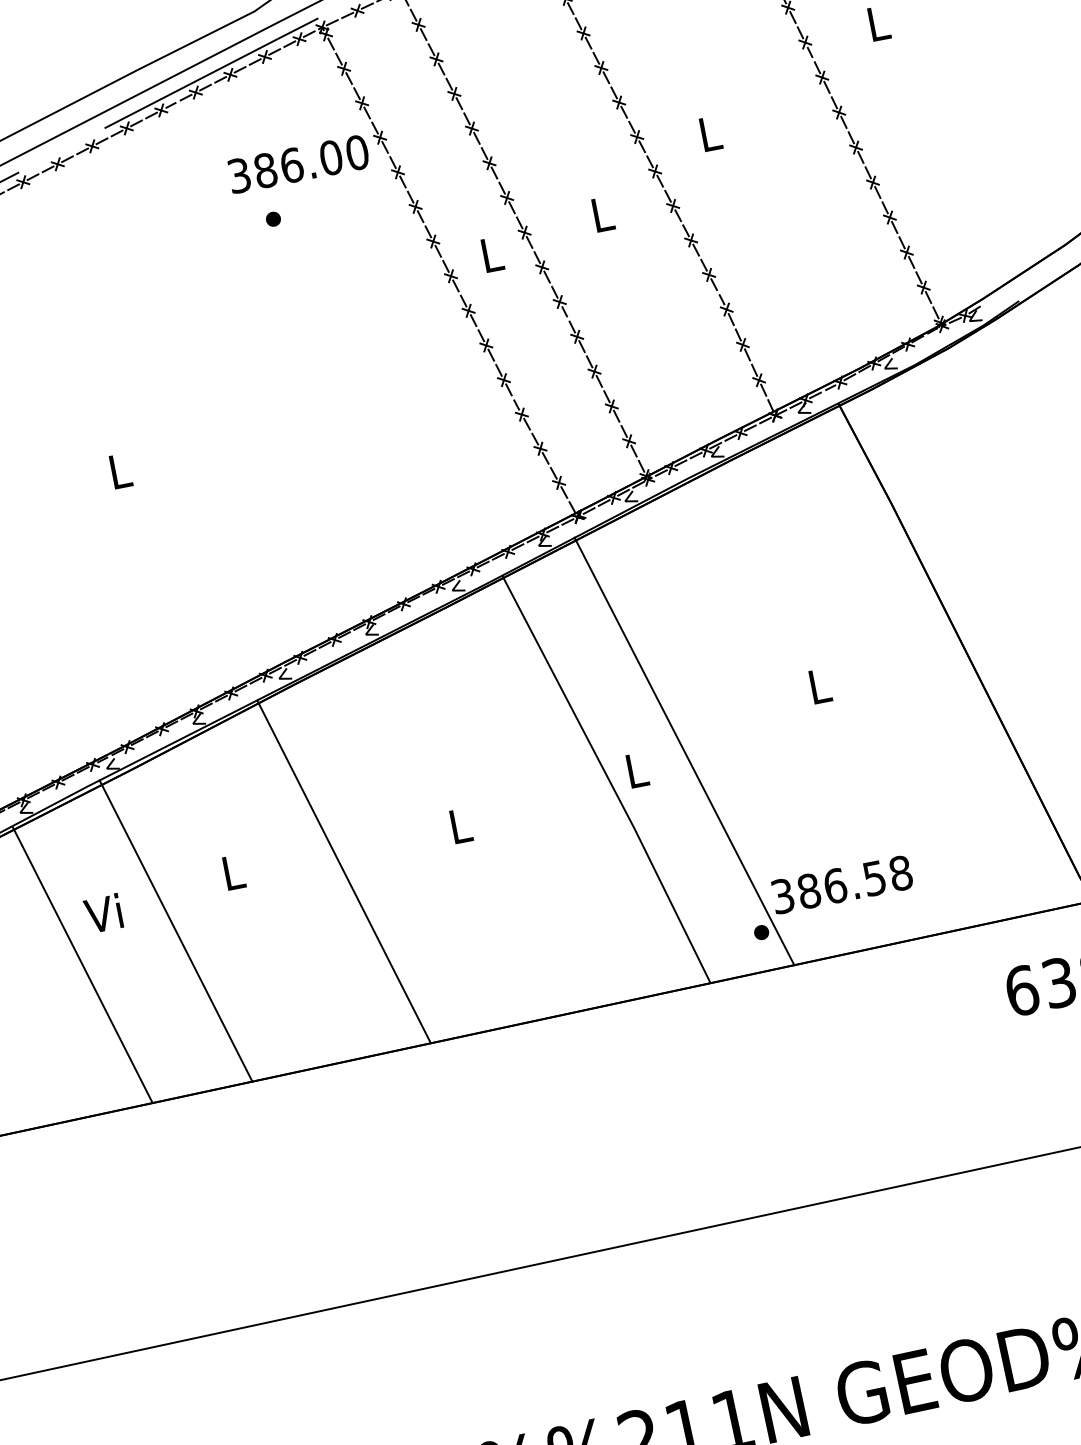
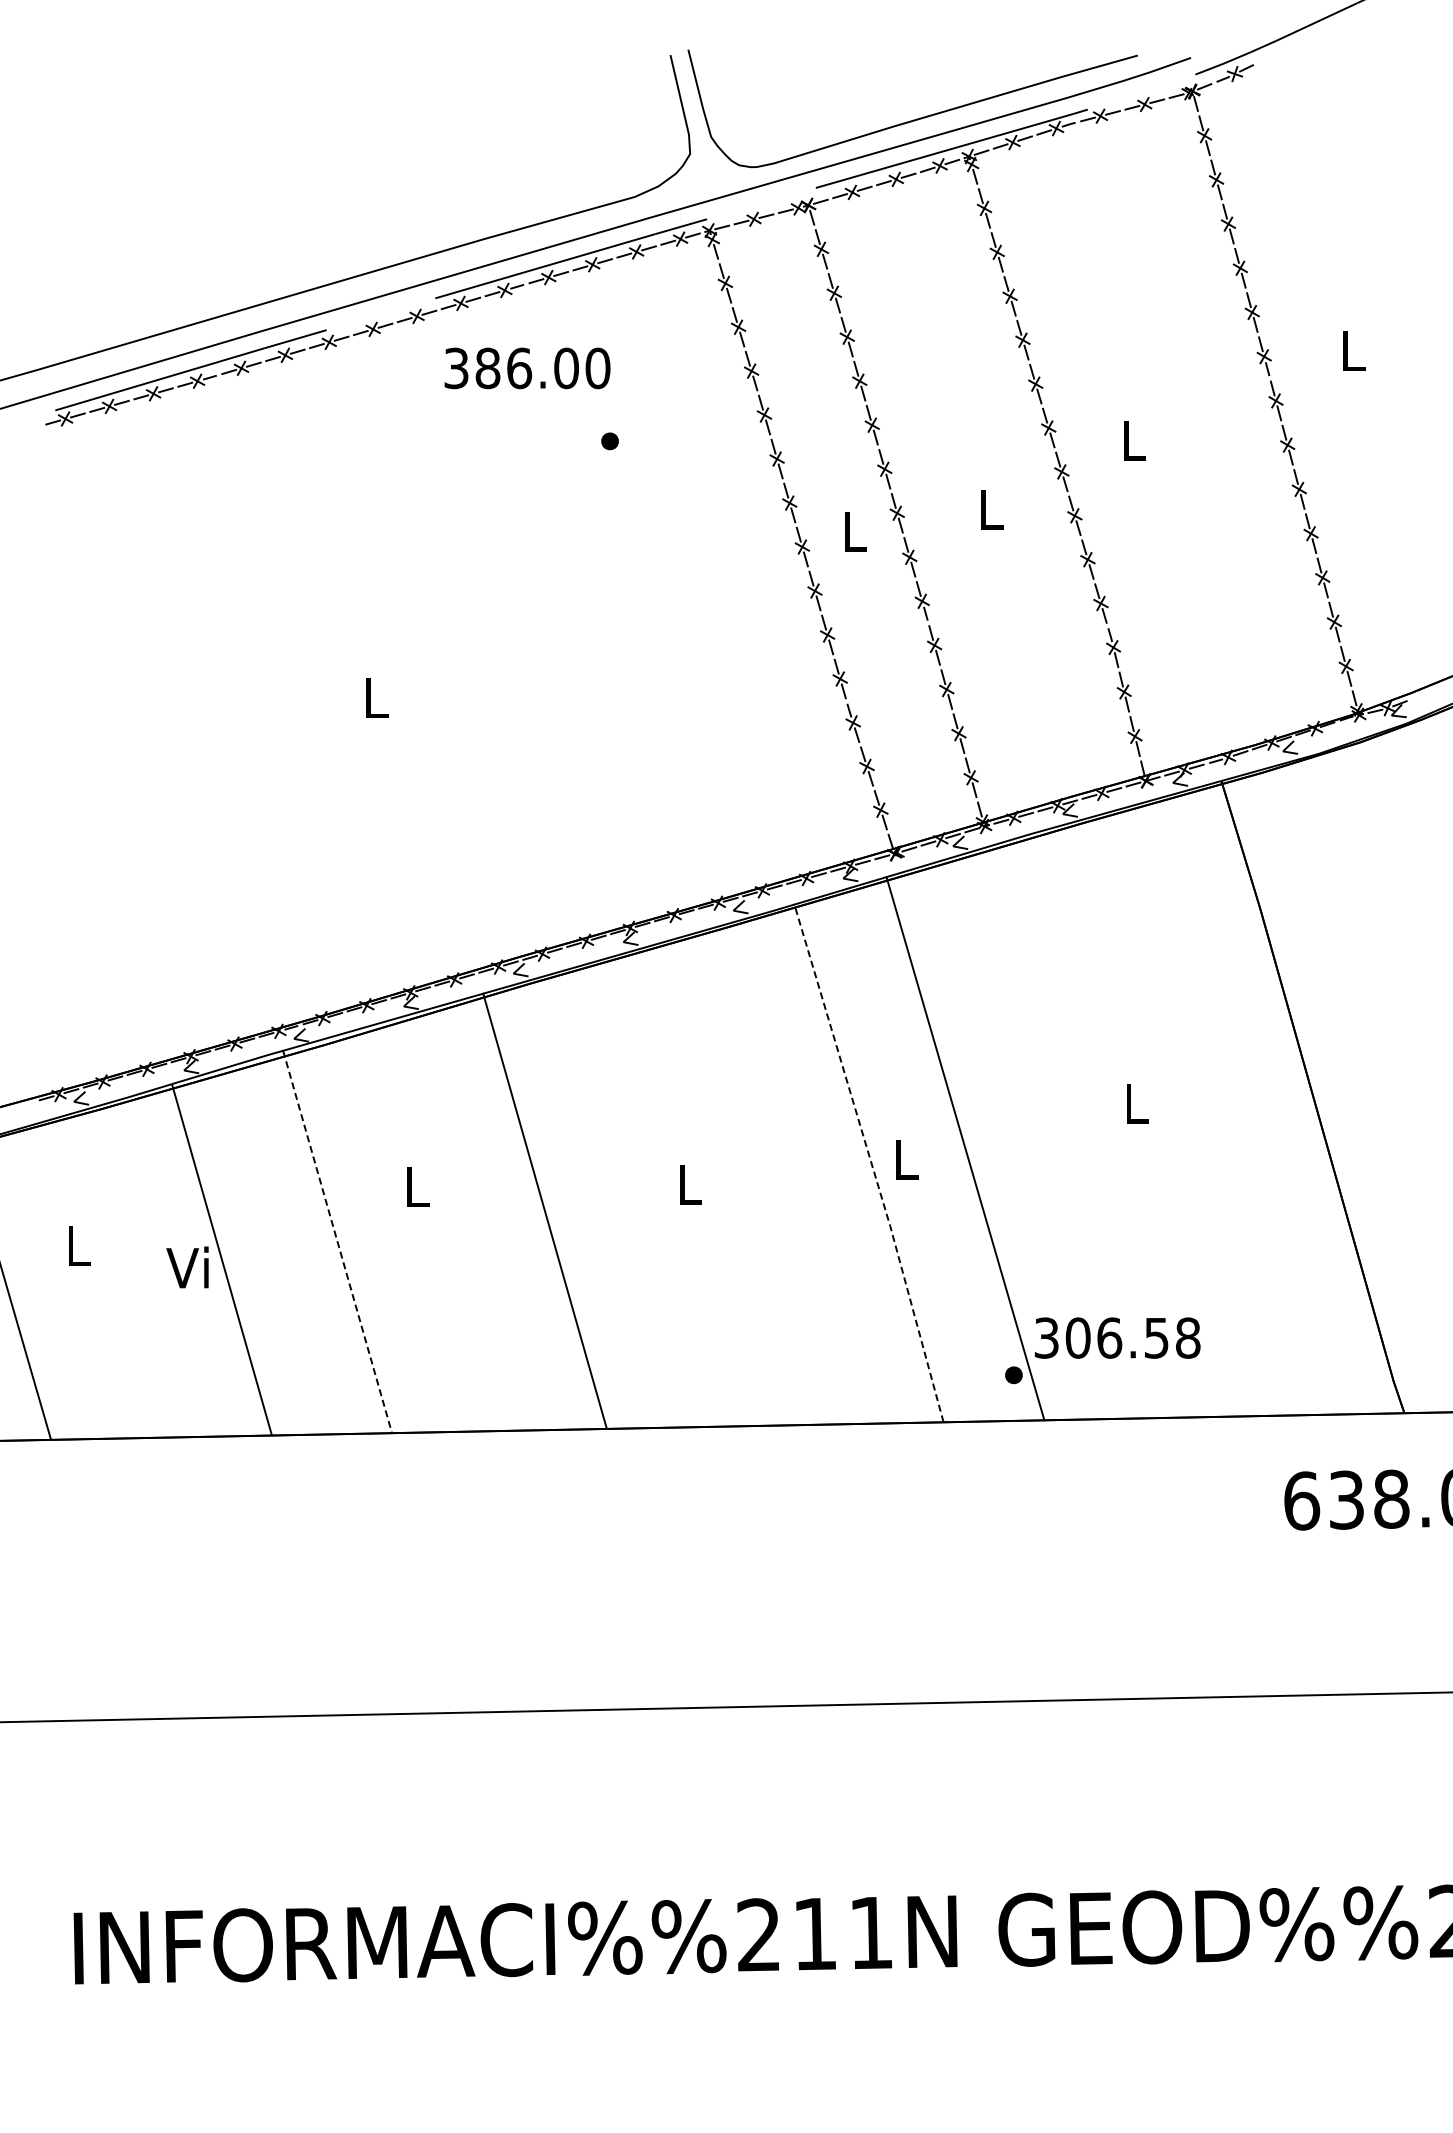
text: (298, 164) -> (527, 368), moved
line: (608, 779) -> (871, 1163), solid -> dashed
text: (808, 890) -> (1077, 1337), 386.58 -> 306.58
text: (103, 913) -> (187, 1267), moved
line: (175, 930) -> (337, 1241), solid -> dashed

